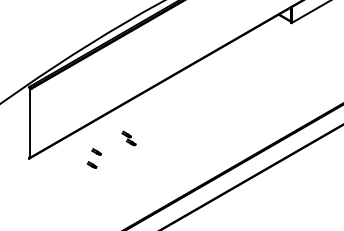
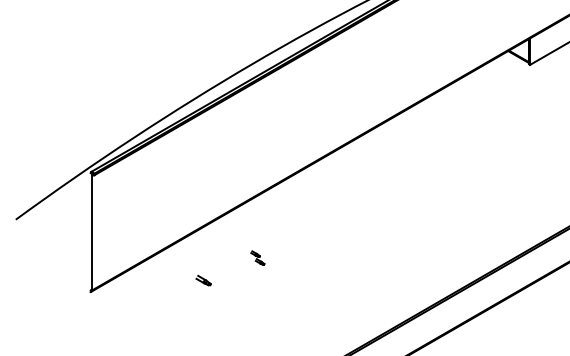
part: (128, 138) -> (257, 258), size x0.6
part: (91, 164) -> (195, 301), removed

